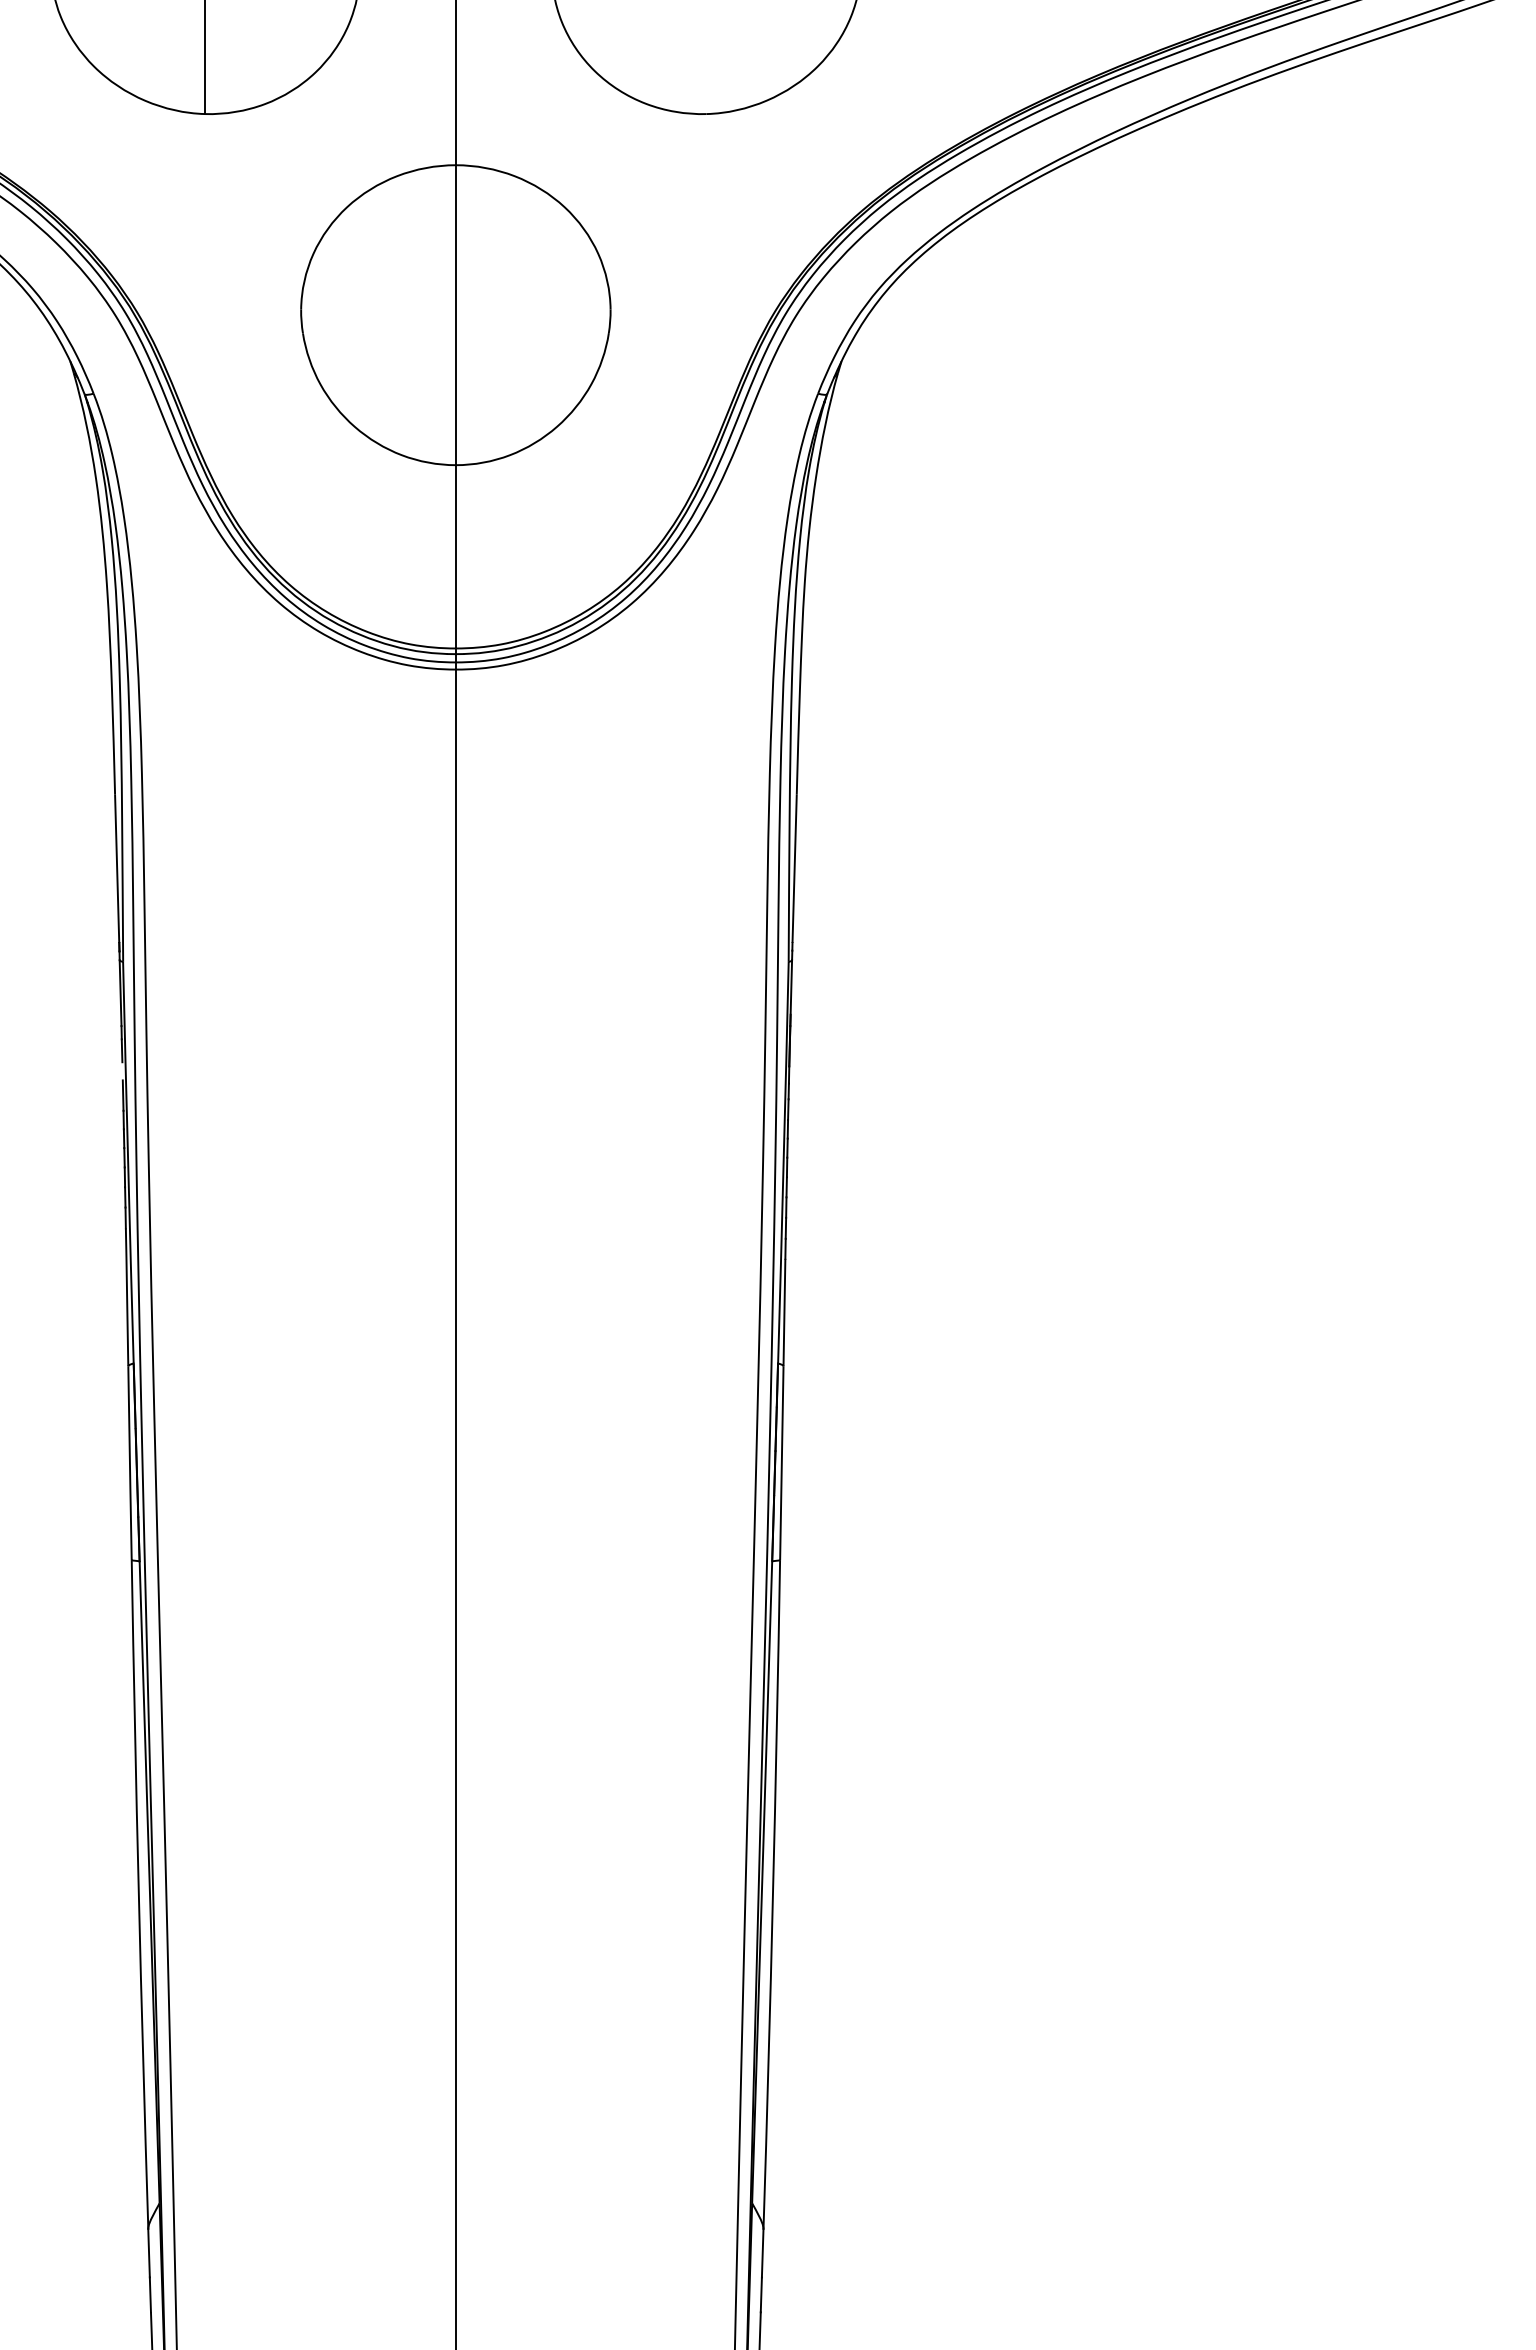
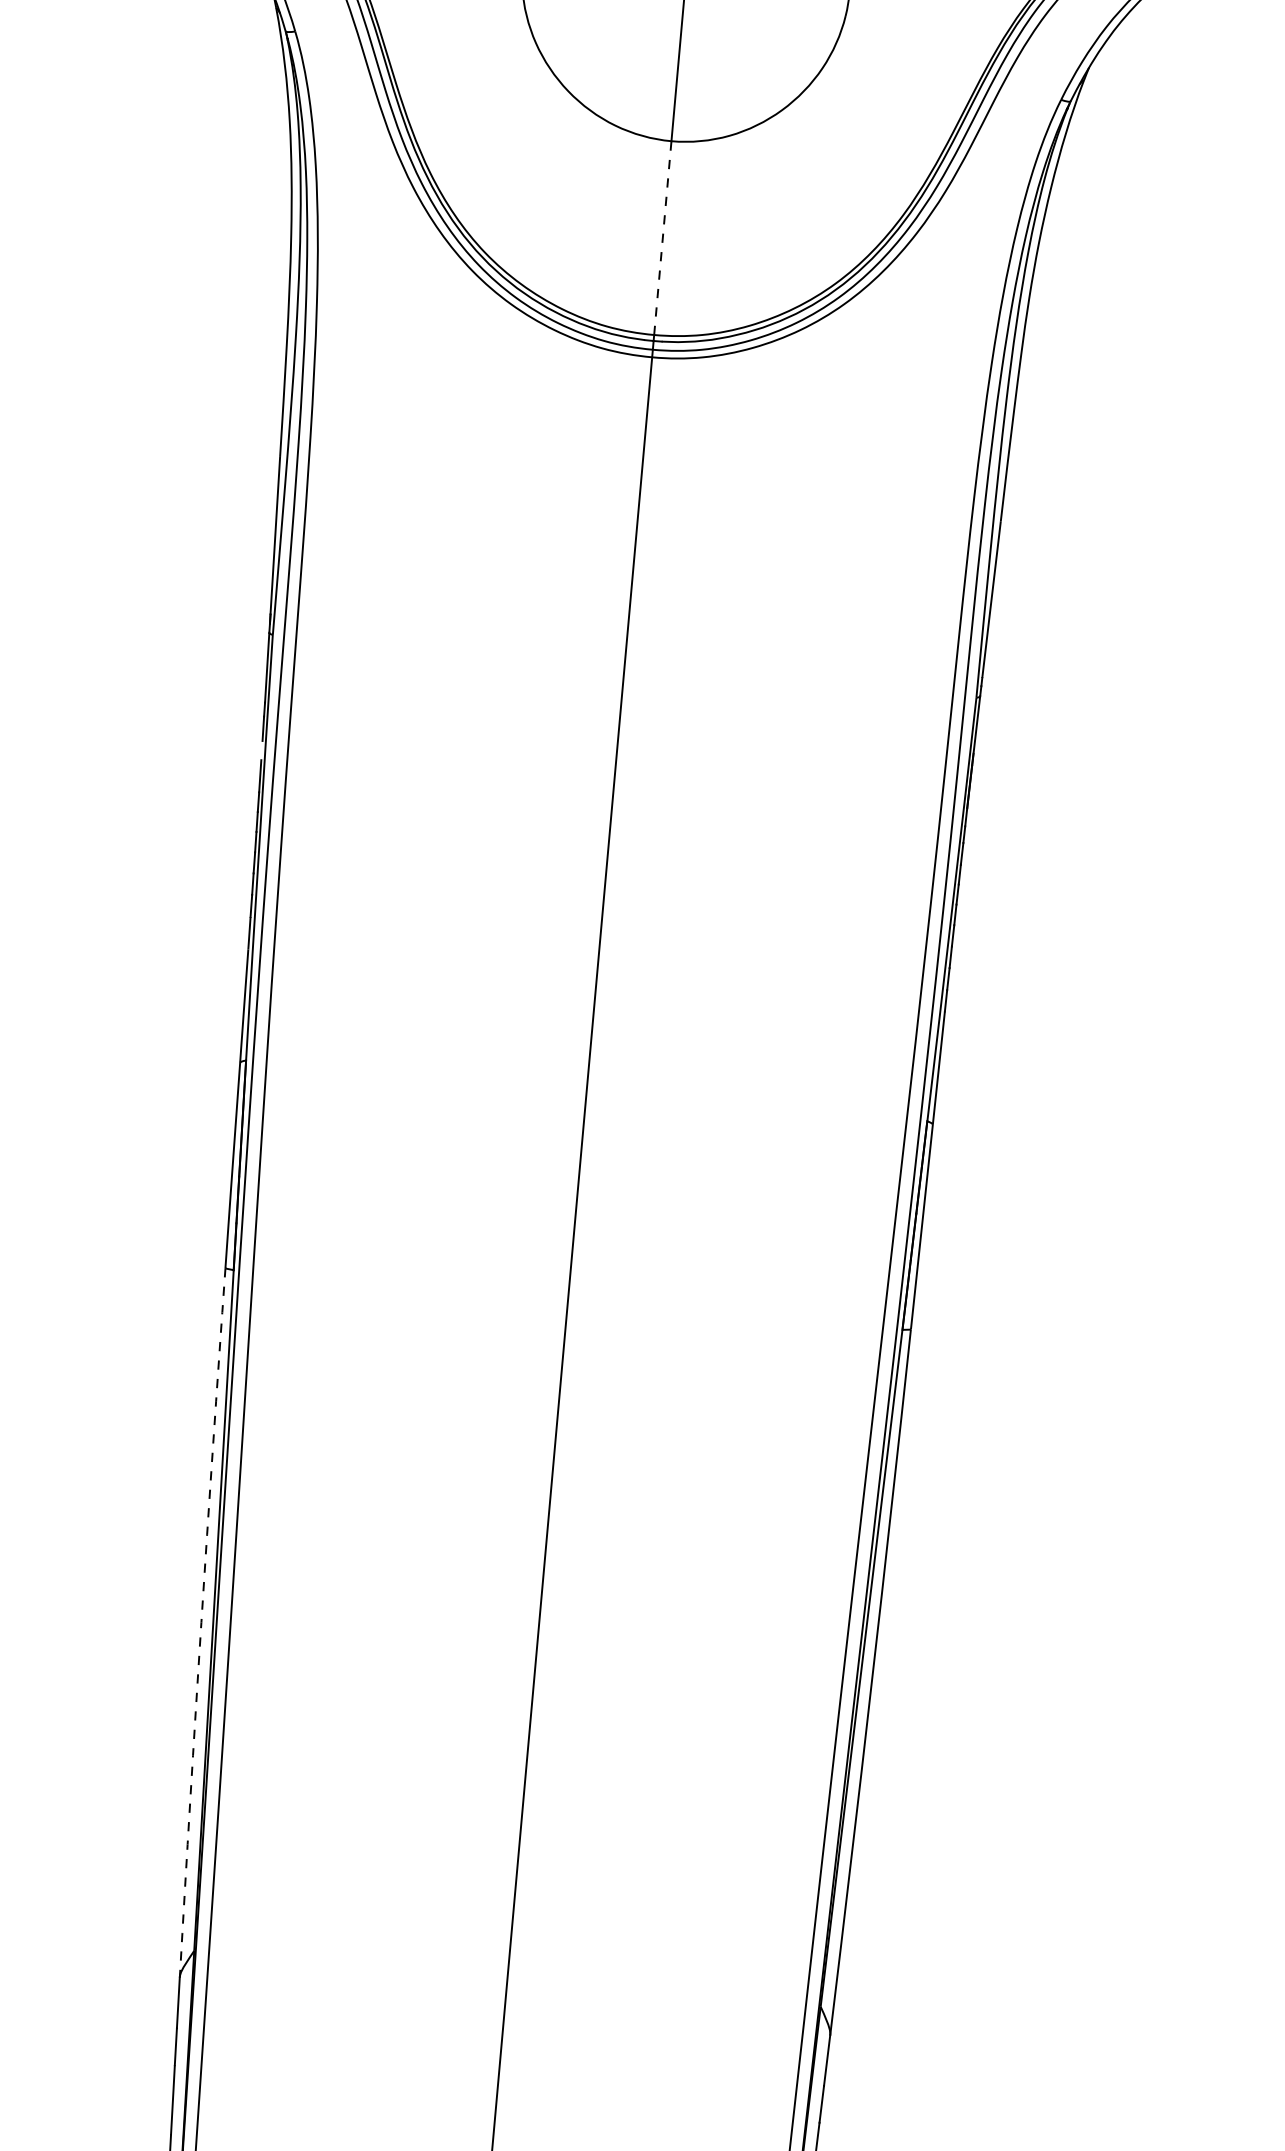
line: (455, 556) -> (662, 237), solid -> dashed
arc: (138, 1894) -> (201, 1622), solid -> dashed

